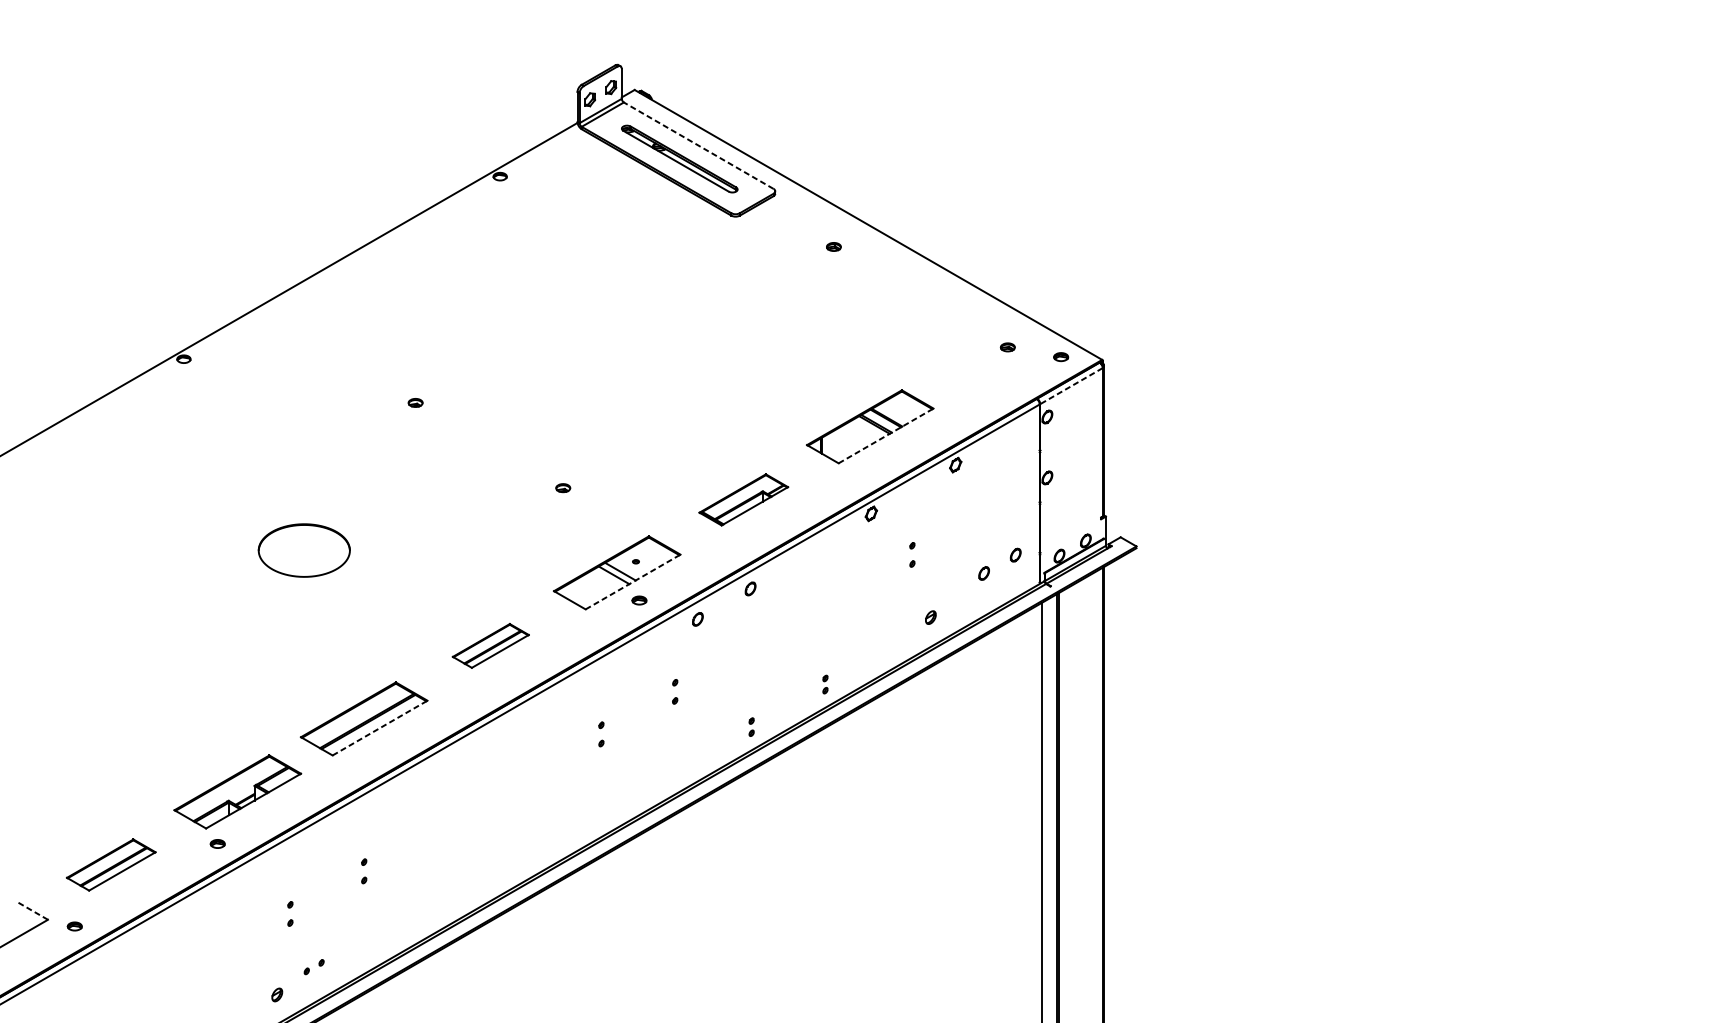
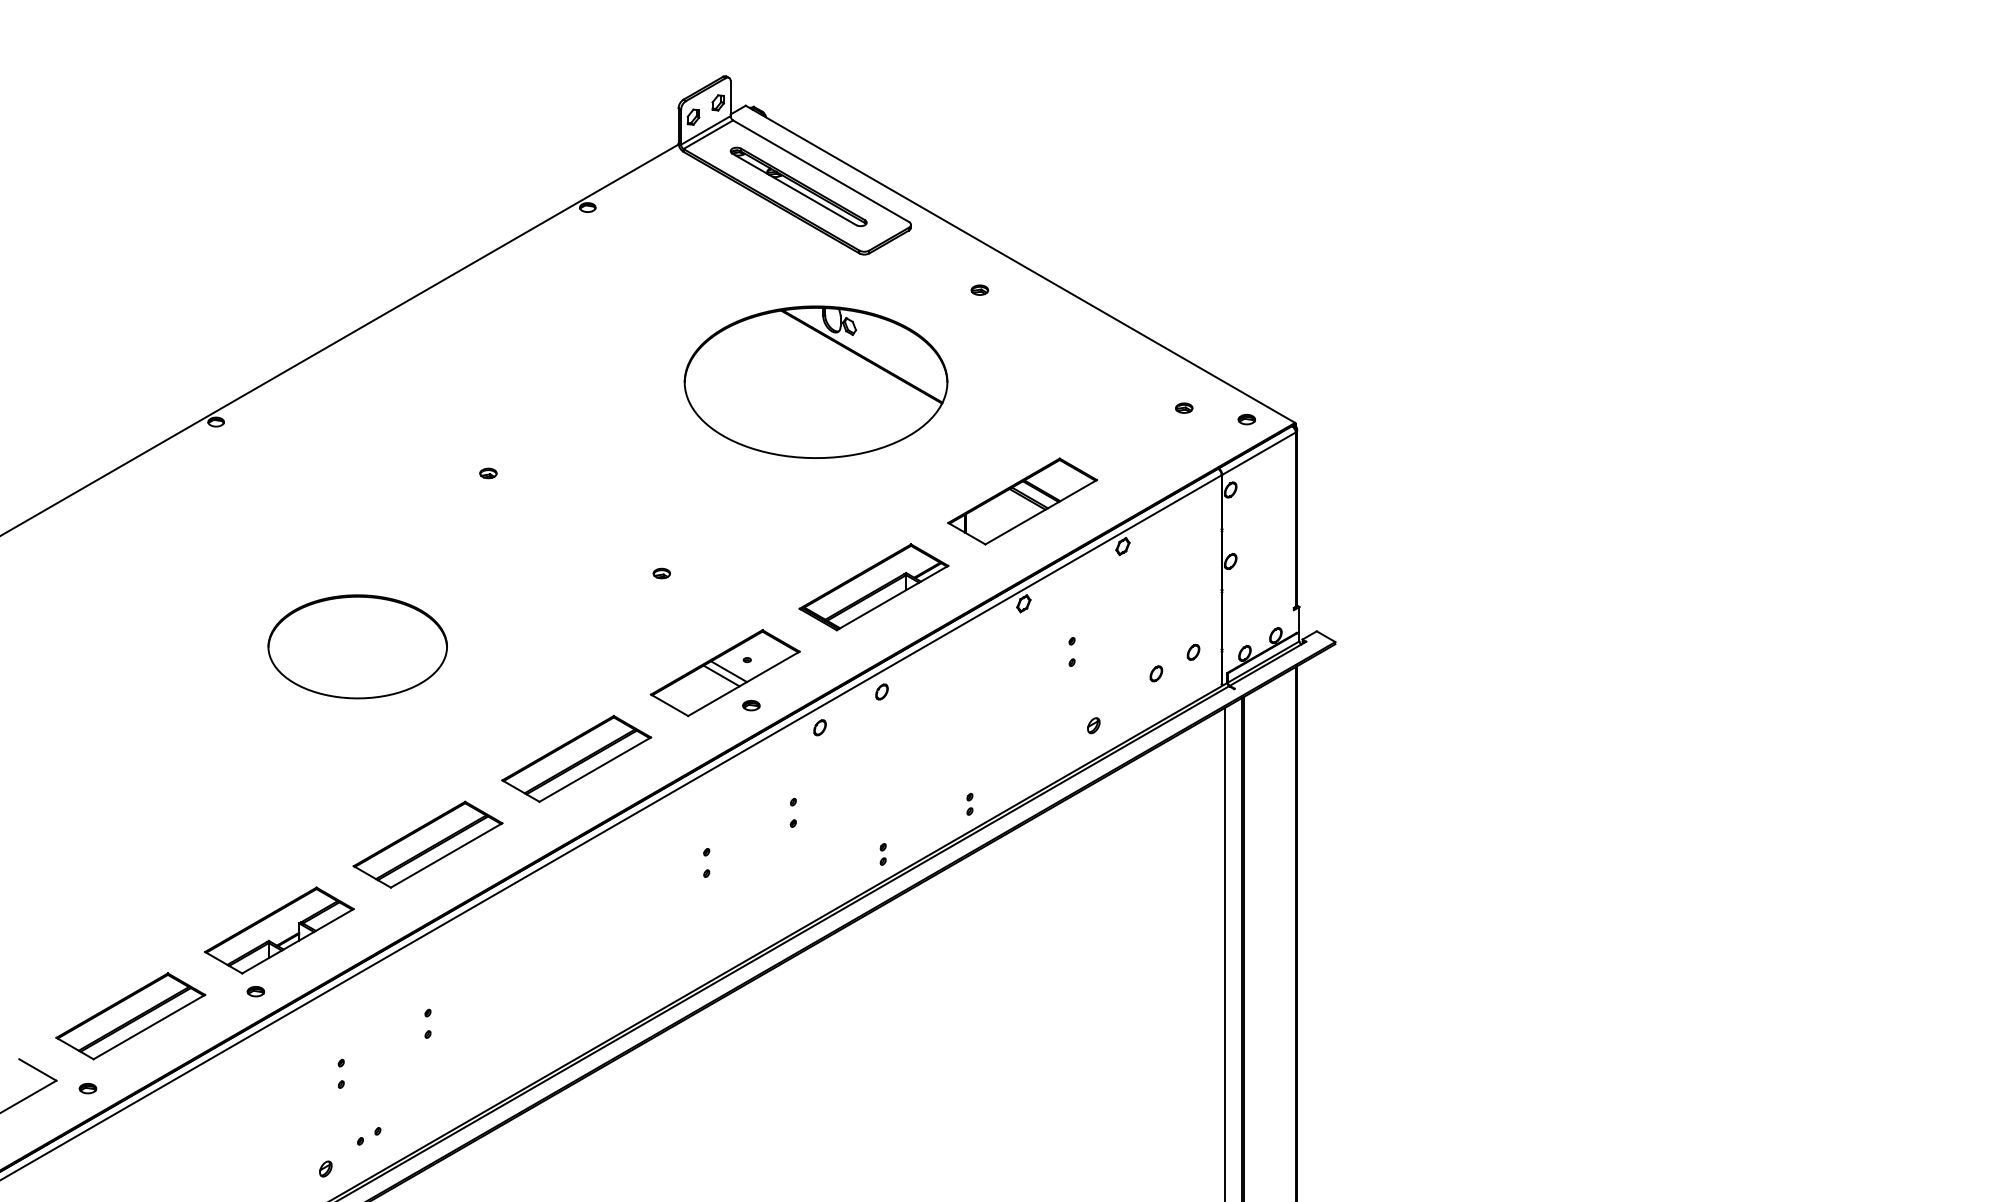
line: (699, 145) -> (821, 171), dashed -> solid
part: (694, 324) -> (815, 381), added
line: (1071, 385) -> (1258, 453), dashed -> solid
line: (886, 436) -> (1041, 512), dashed -> solid
part: (743, 500) -> (873, 587), size x1.43
part: (304, 550) -> (357, 646), size x1.67
line: (633, 581) -> (744, 683), dashed -> solid
part: (490, 645) -> (576, 758), size x1.67
line: (380, 728) -> (447, 855), dashed -> solid
part: (111, 865) -> (130, 1016), size x1.43
line: (31, 910) -> (37, 1069), dashed -> solid

